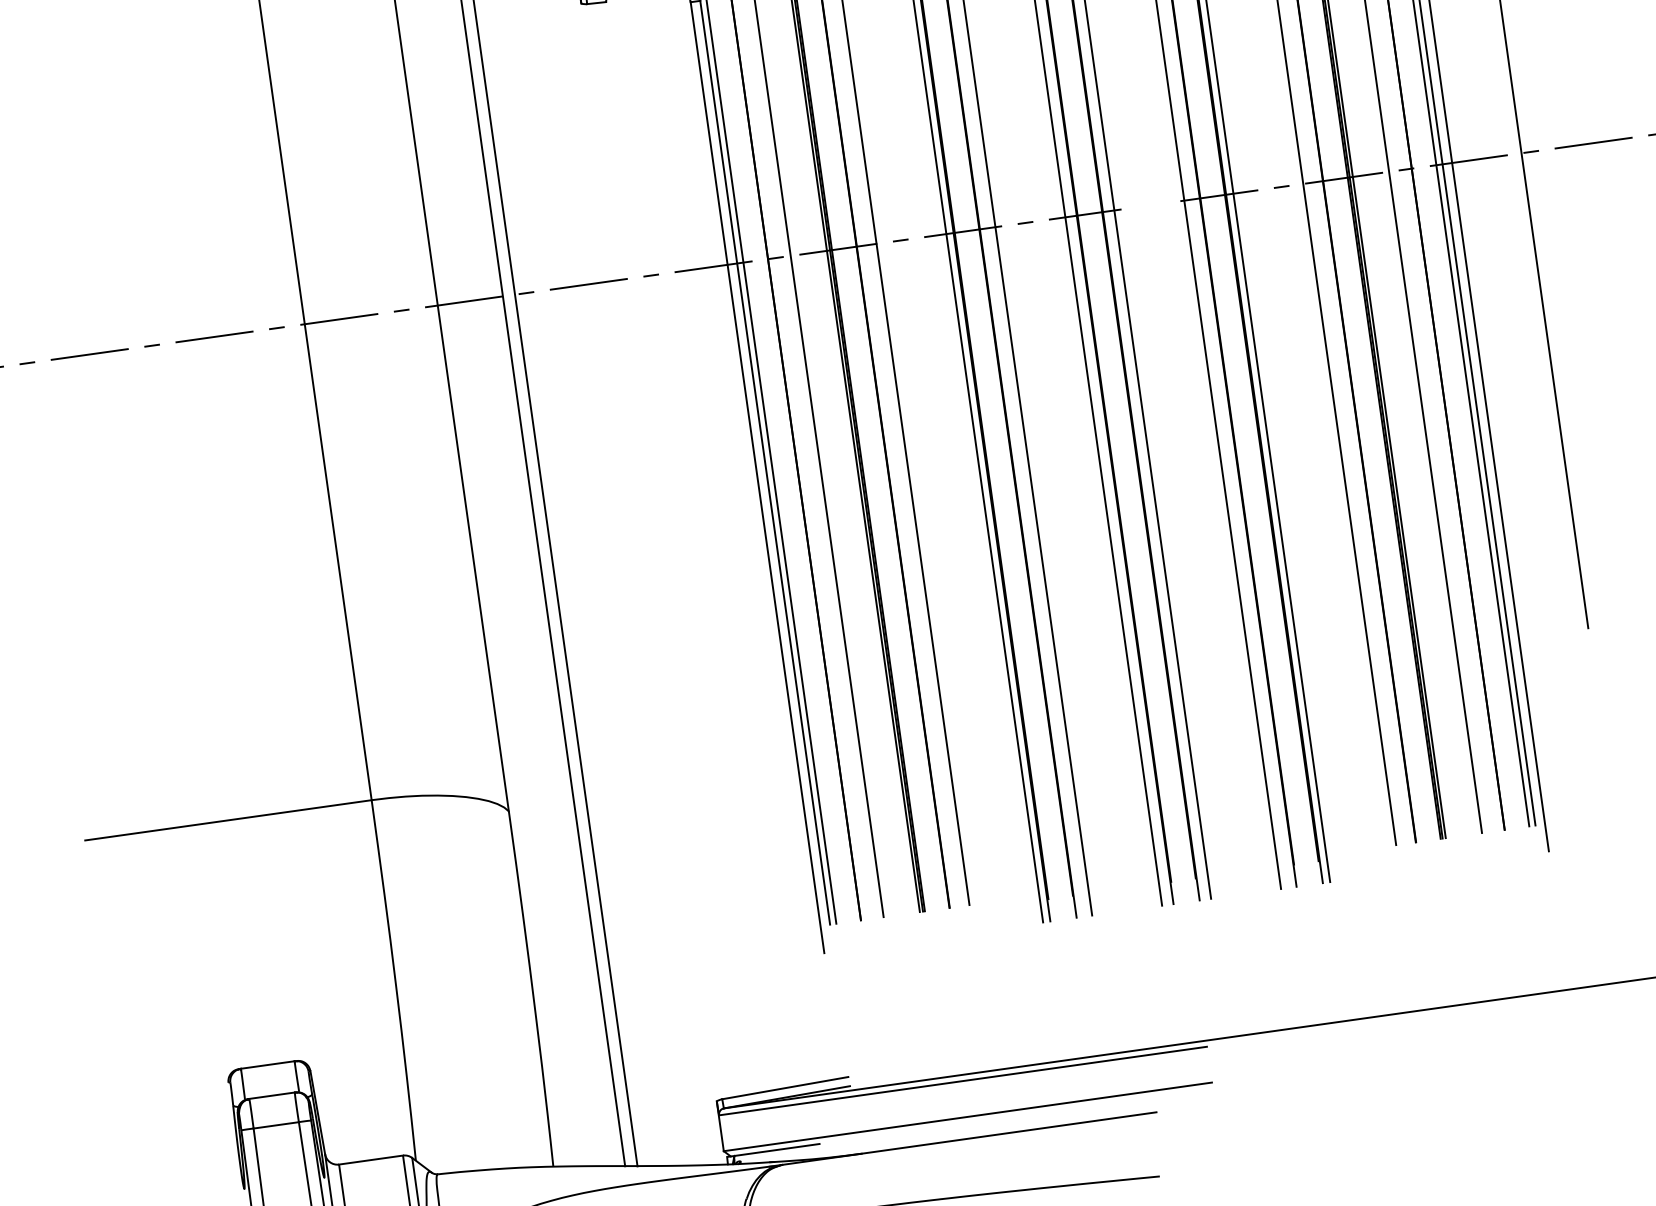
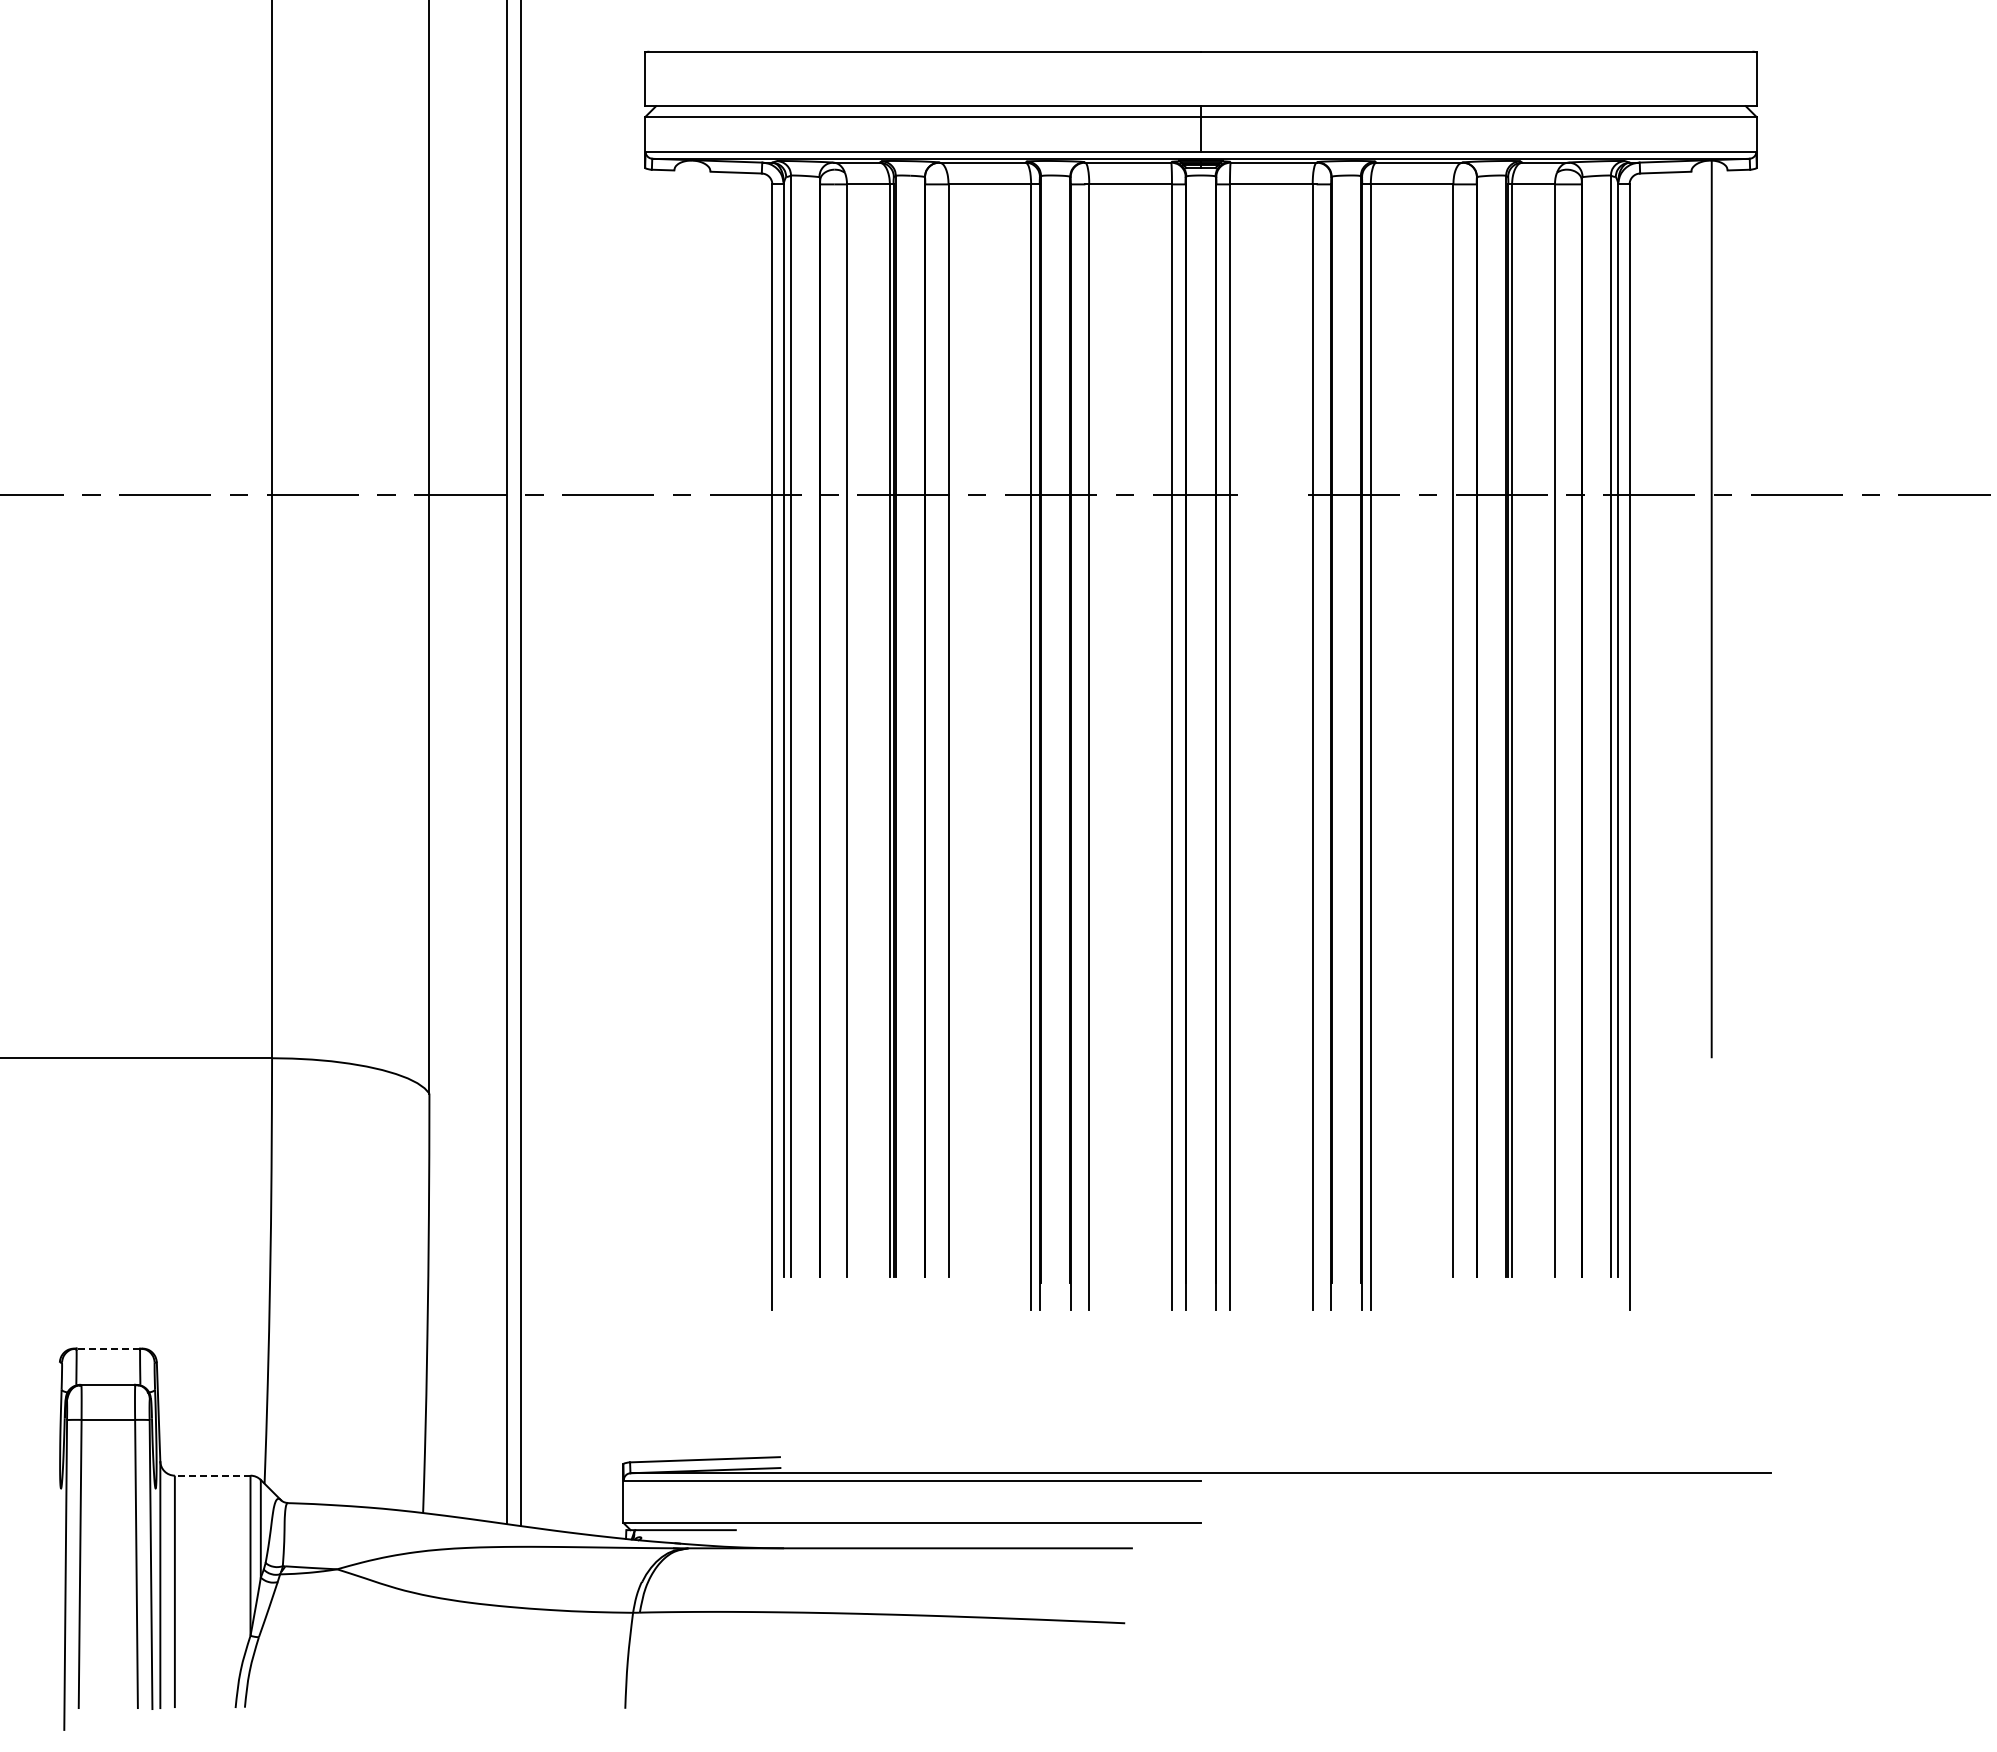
line: (267, 1064) -> (108, 1348), solid -> dashed
line: (370, 1159) -> (212, 1475), solid -> dashed

